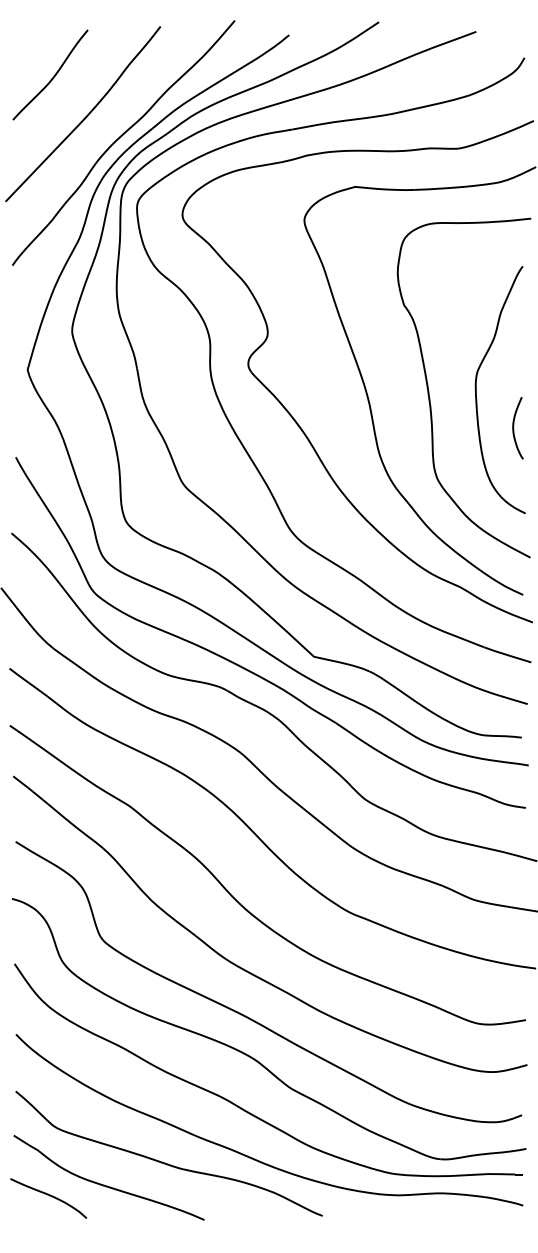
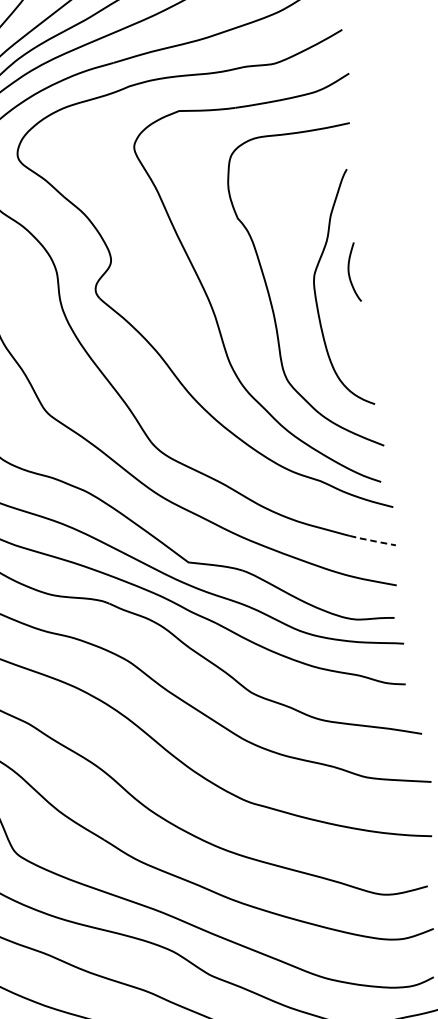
curve: (514, 428) -> (350, 273), moved
line: (508, 655) -> (373, 541), solid -> dashed

